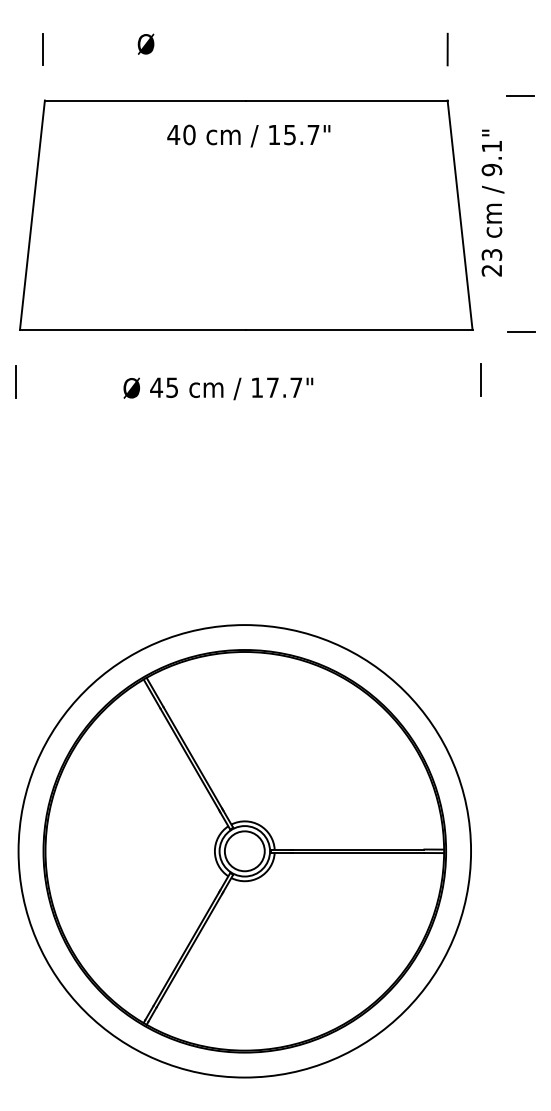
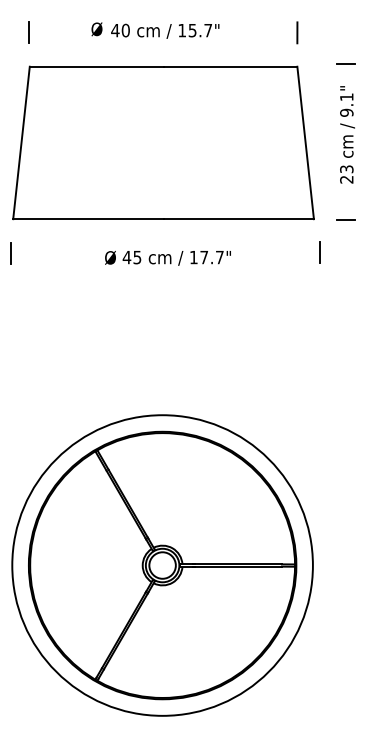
text: (249, 134) -> (165, 30), moved
text: (492, 202) -> (347, 134), moved
text: (217, 389) -> (167, 258), moved

